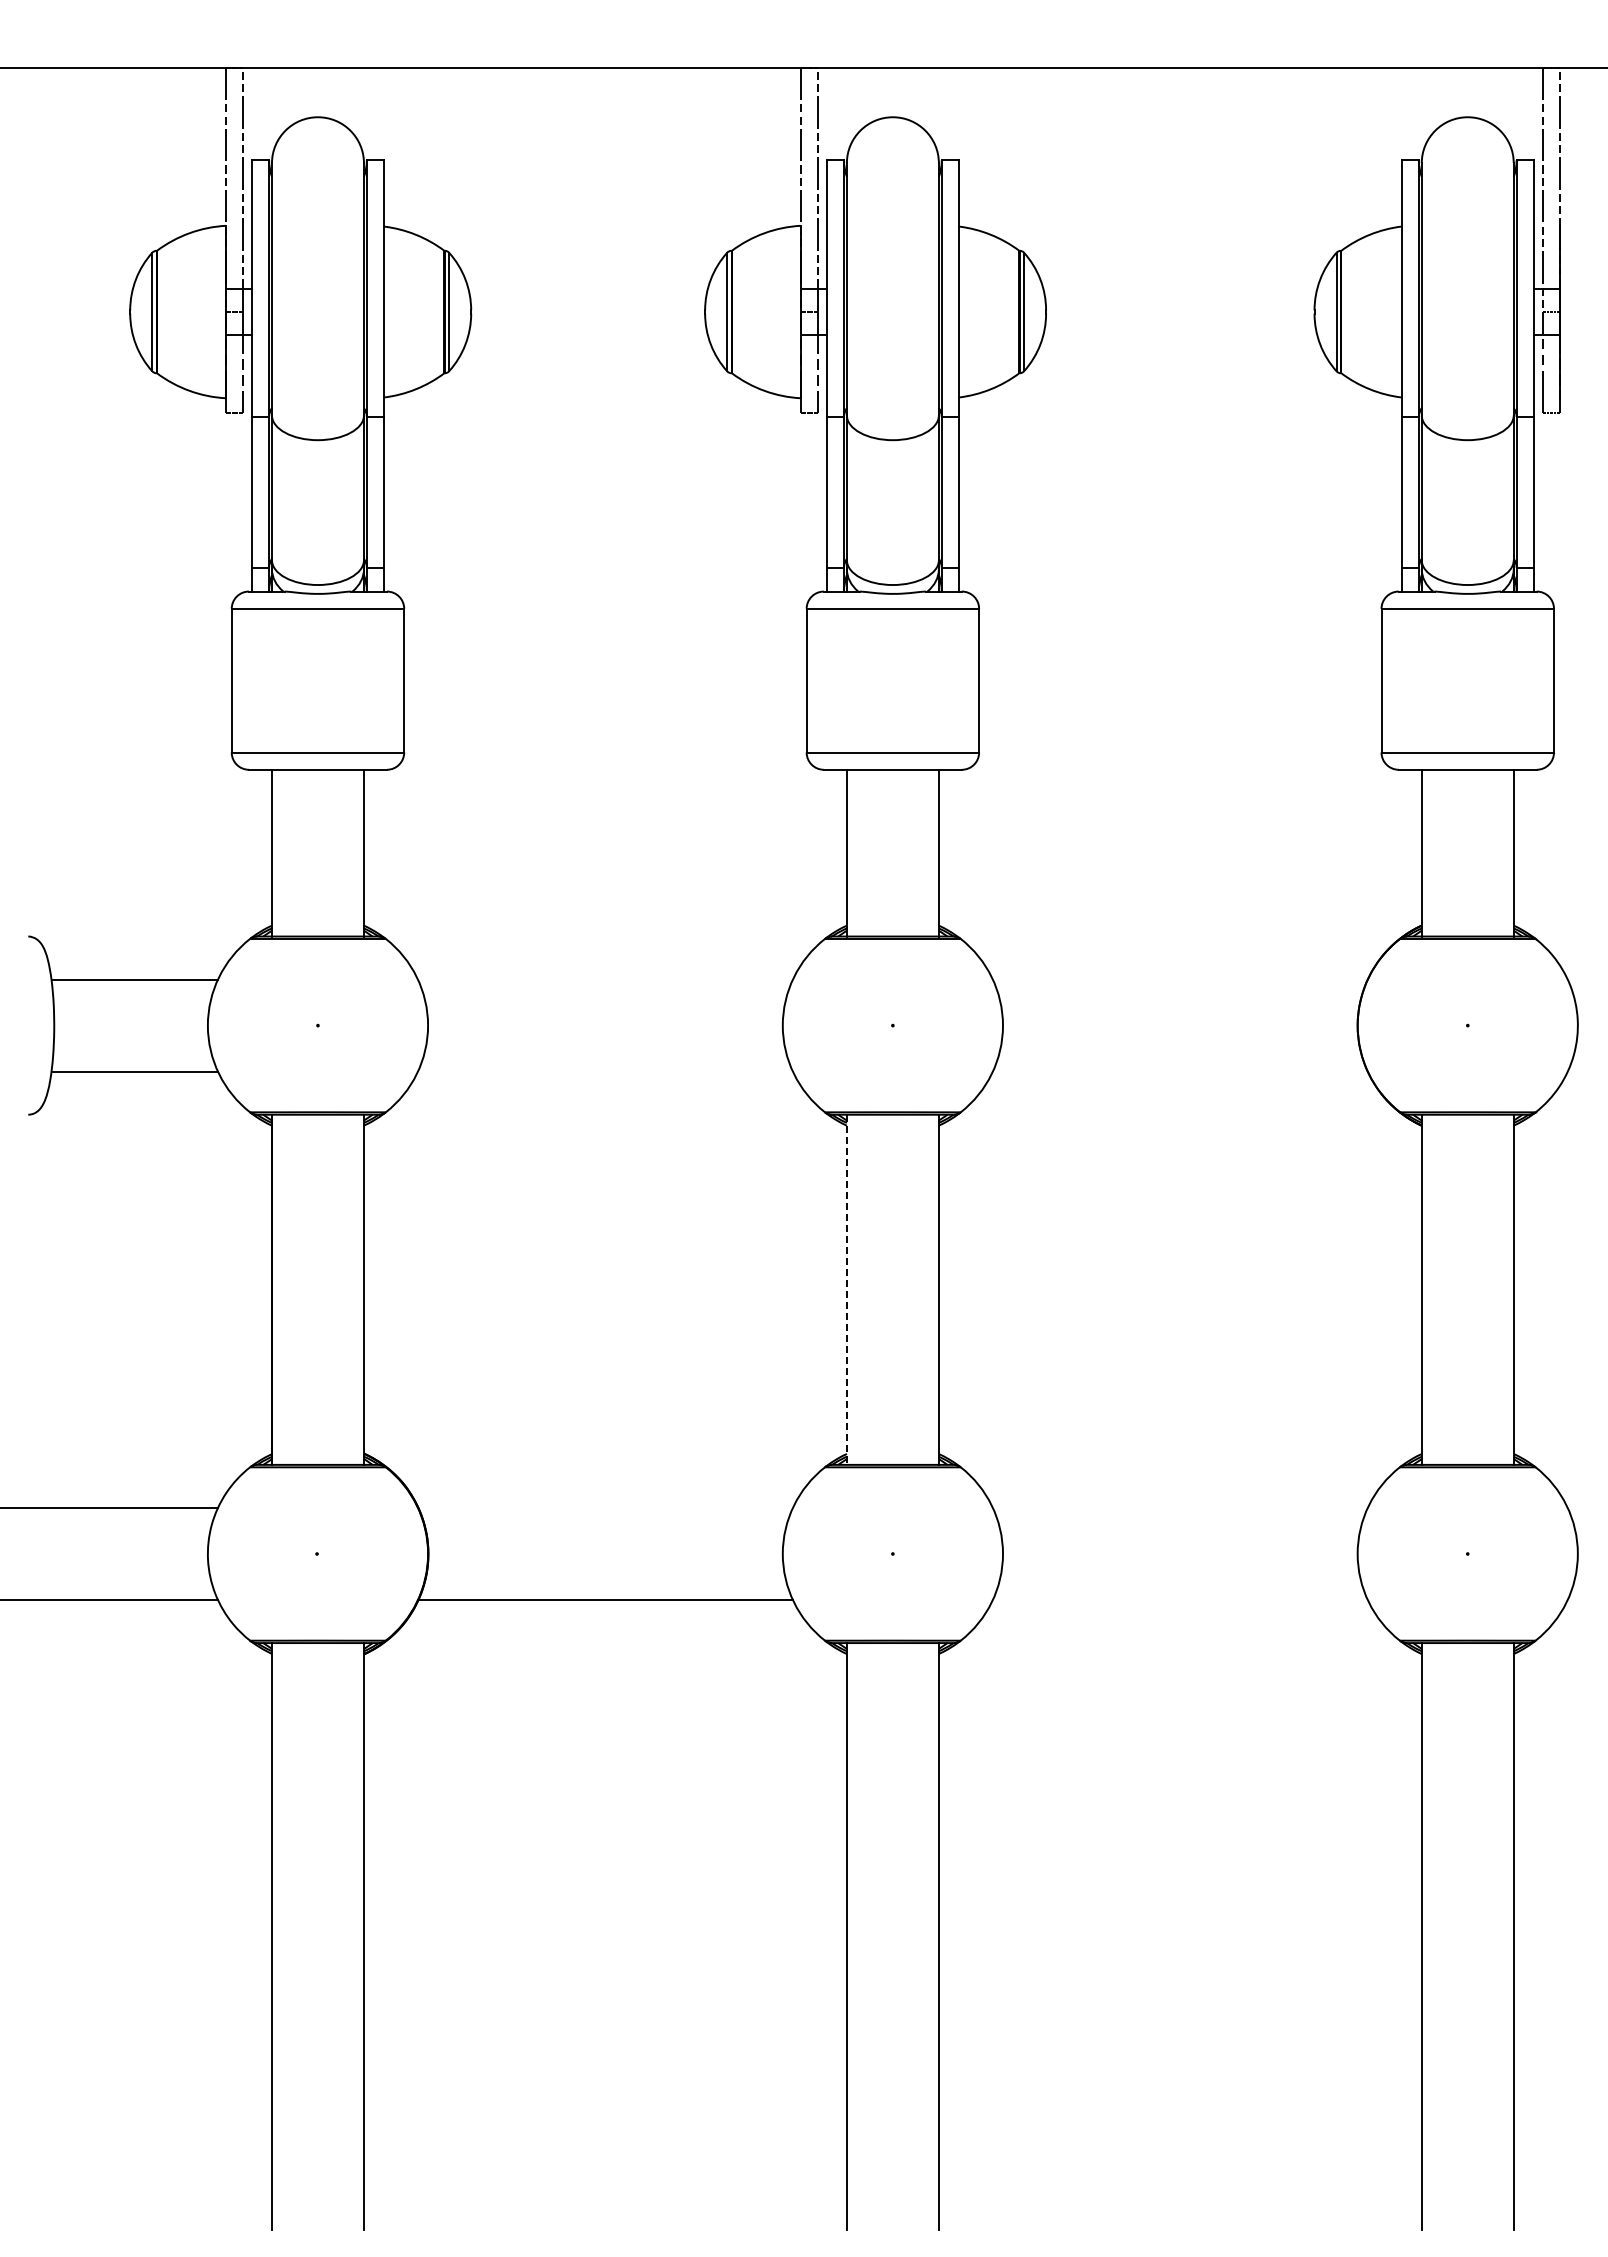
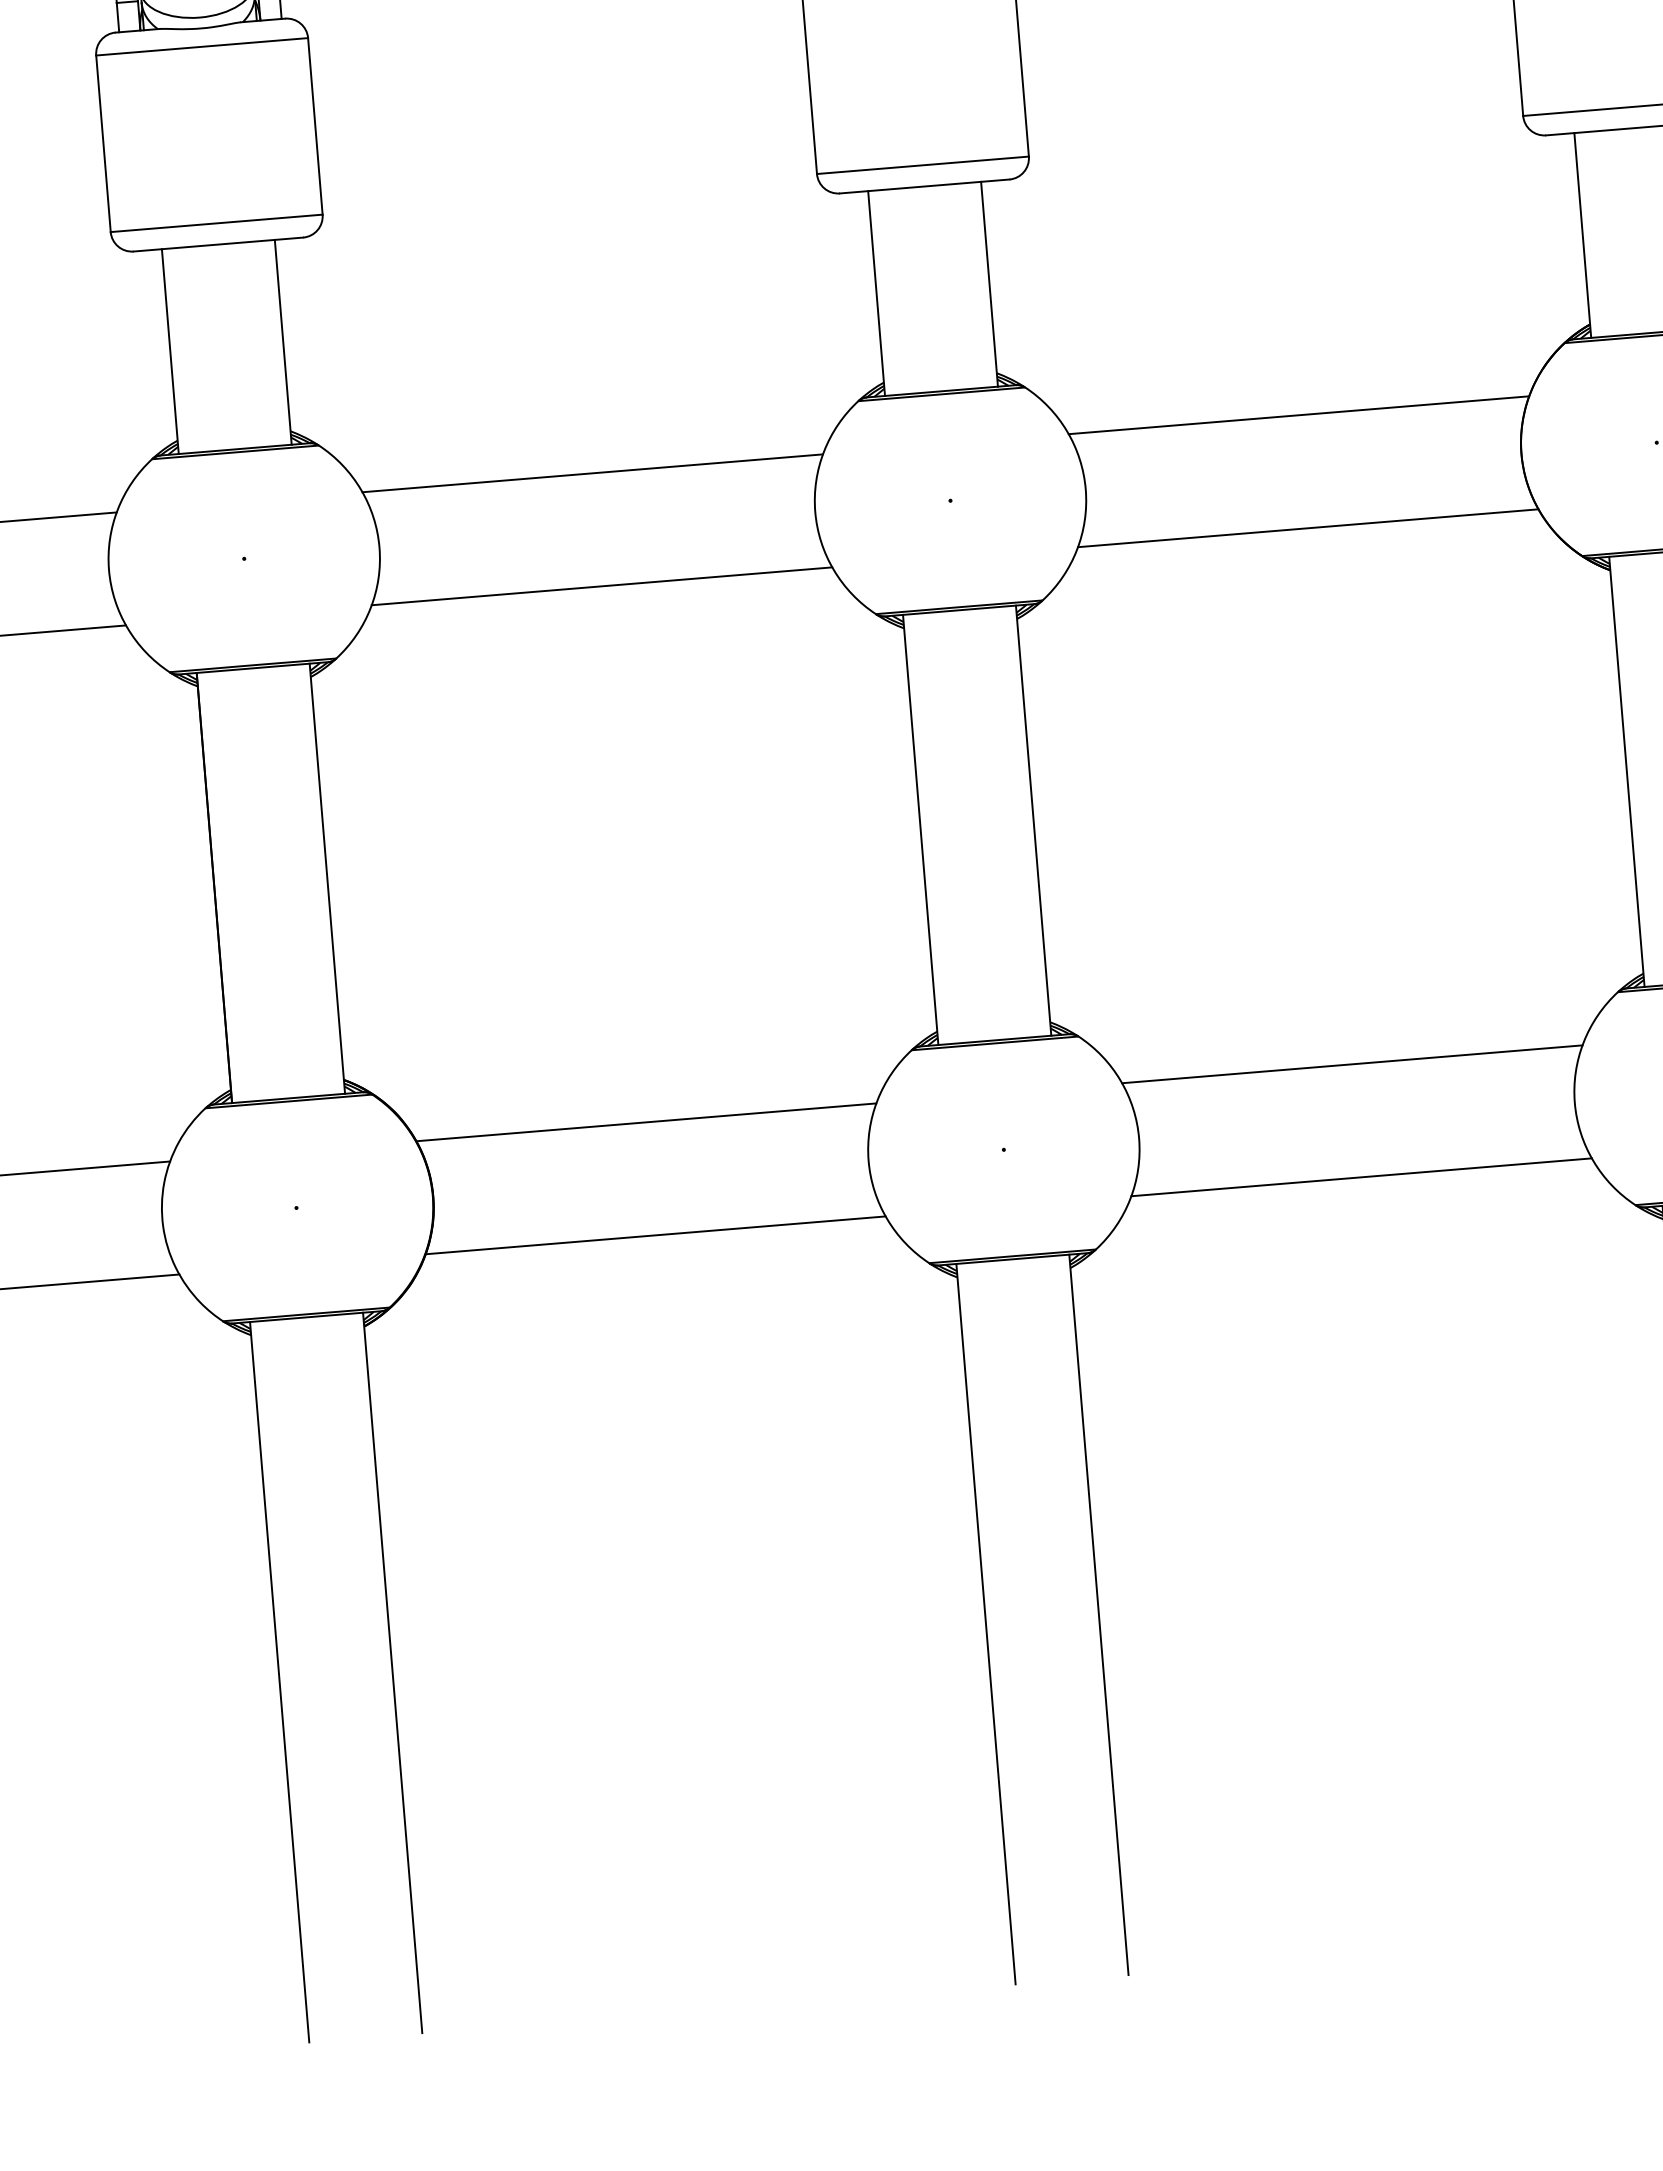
line: (604, 979) -> (591, 473), added
line: (1179, 979) -> (1297, 415), added
line: (604, 1071) -> (600, 586), added
line: (1179, 1071) -> (1307, 528), added
line: (846, 1290) -> (920, 830), dashed -> solid
line: (605, 1507) -> (646, 1121), added
line: (1179, 1507) -> (1351, 1063), added
line: (1179, 1599) -> (1360, 1176), added

